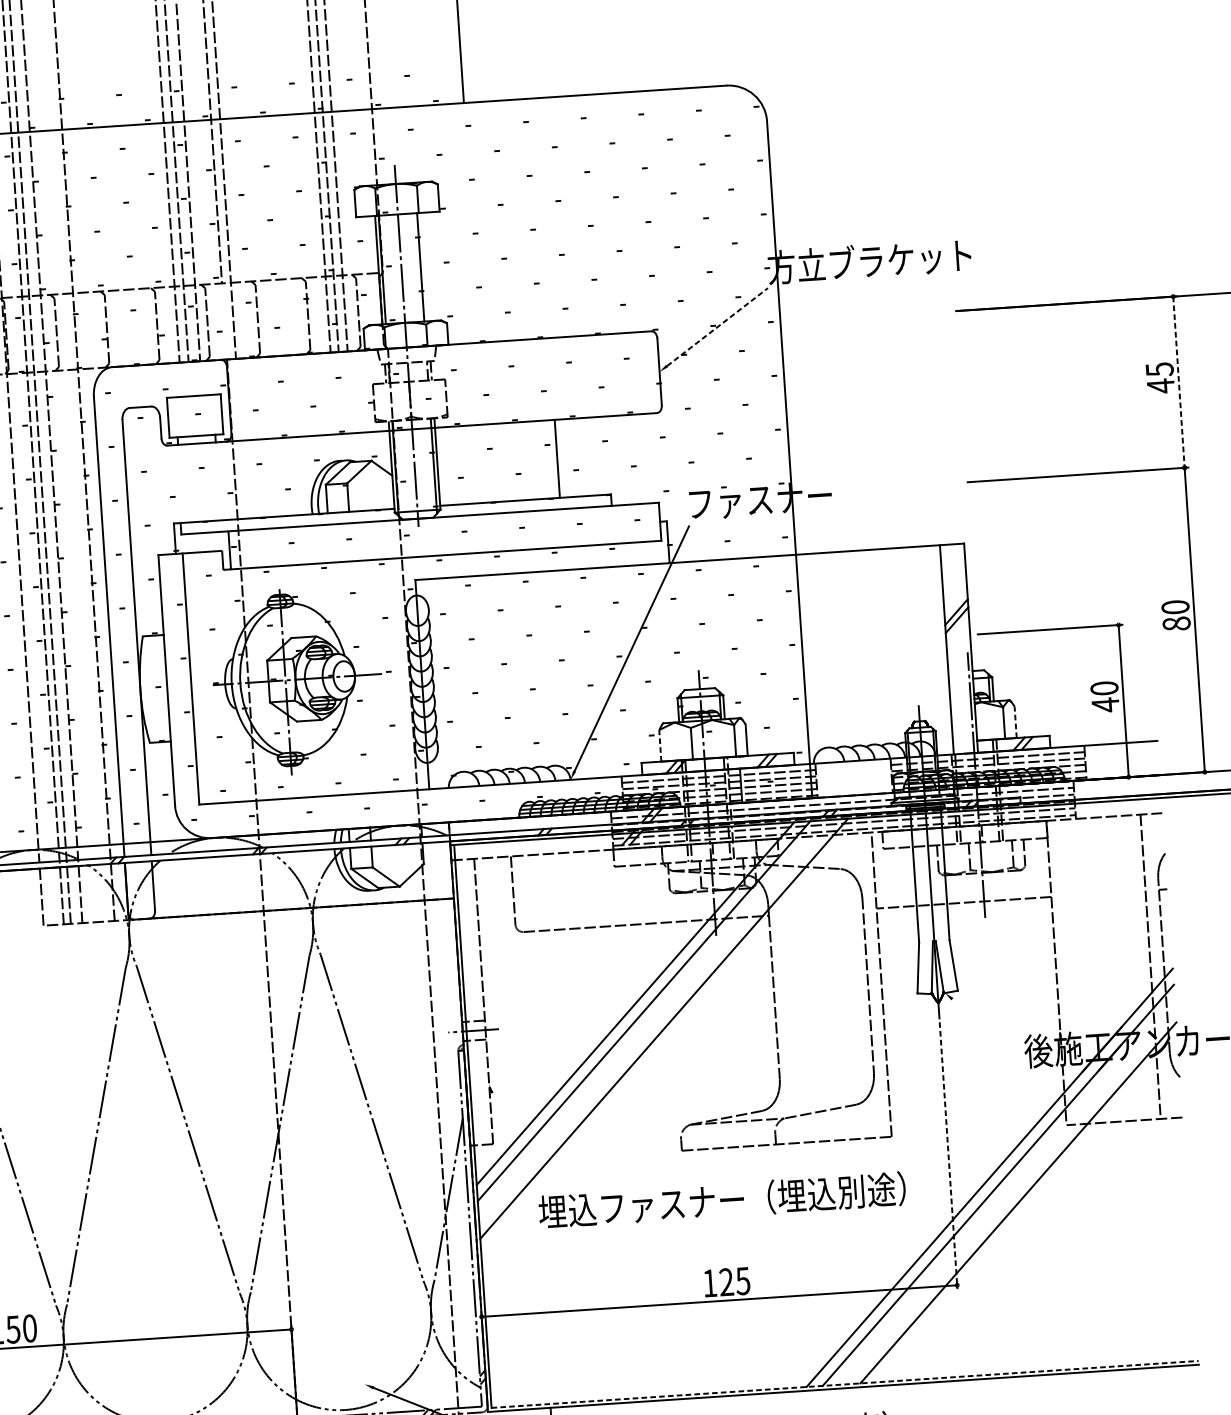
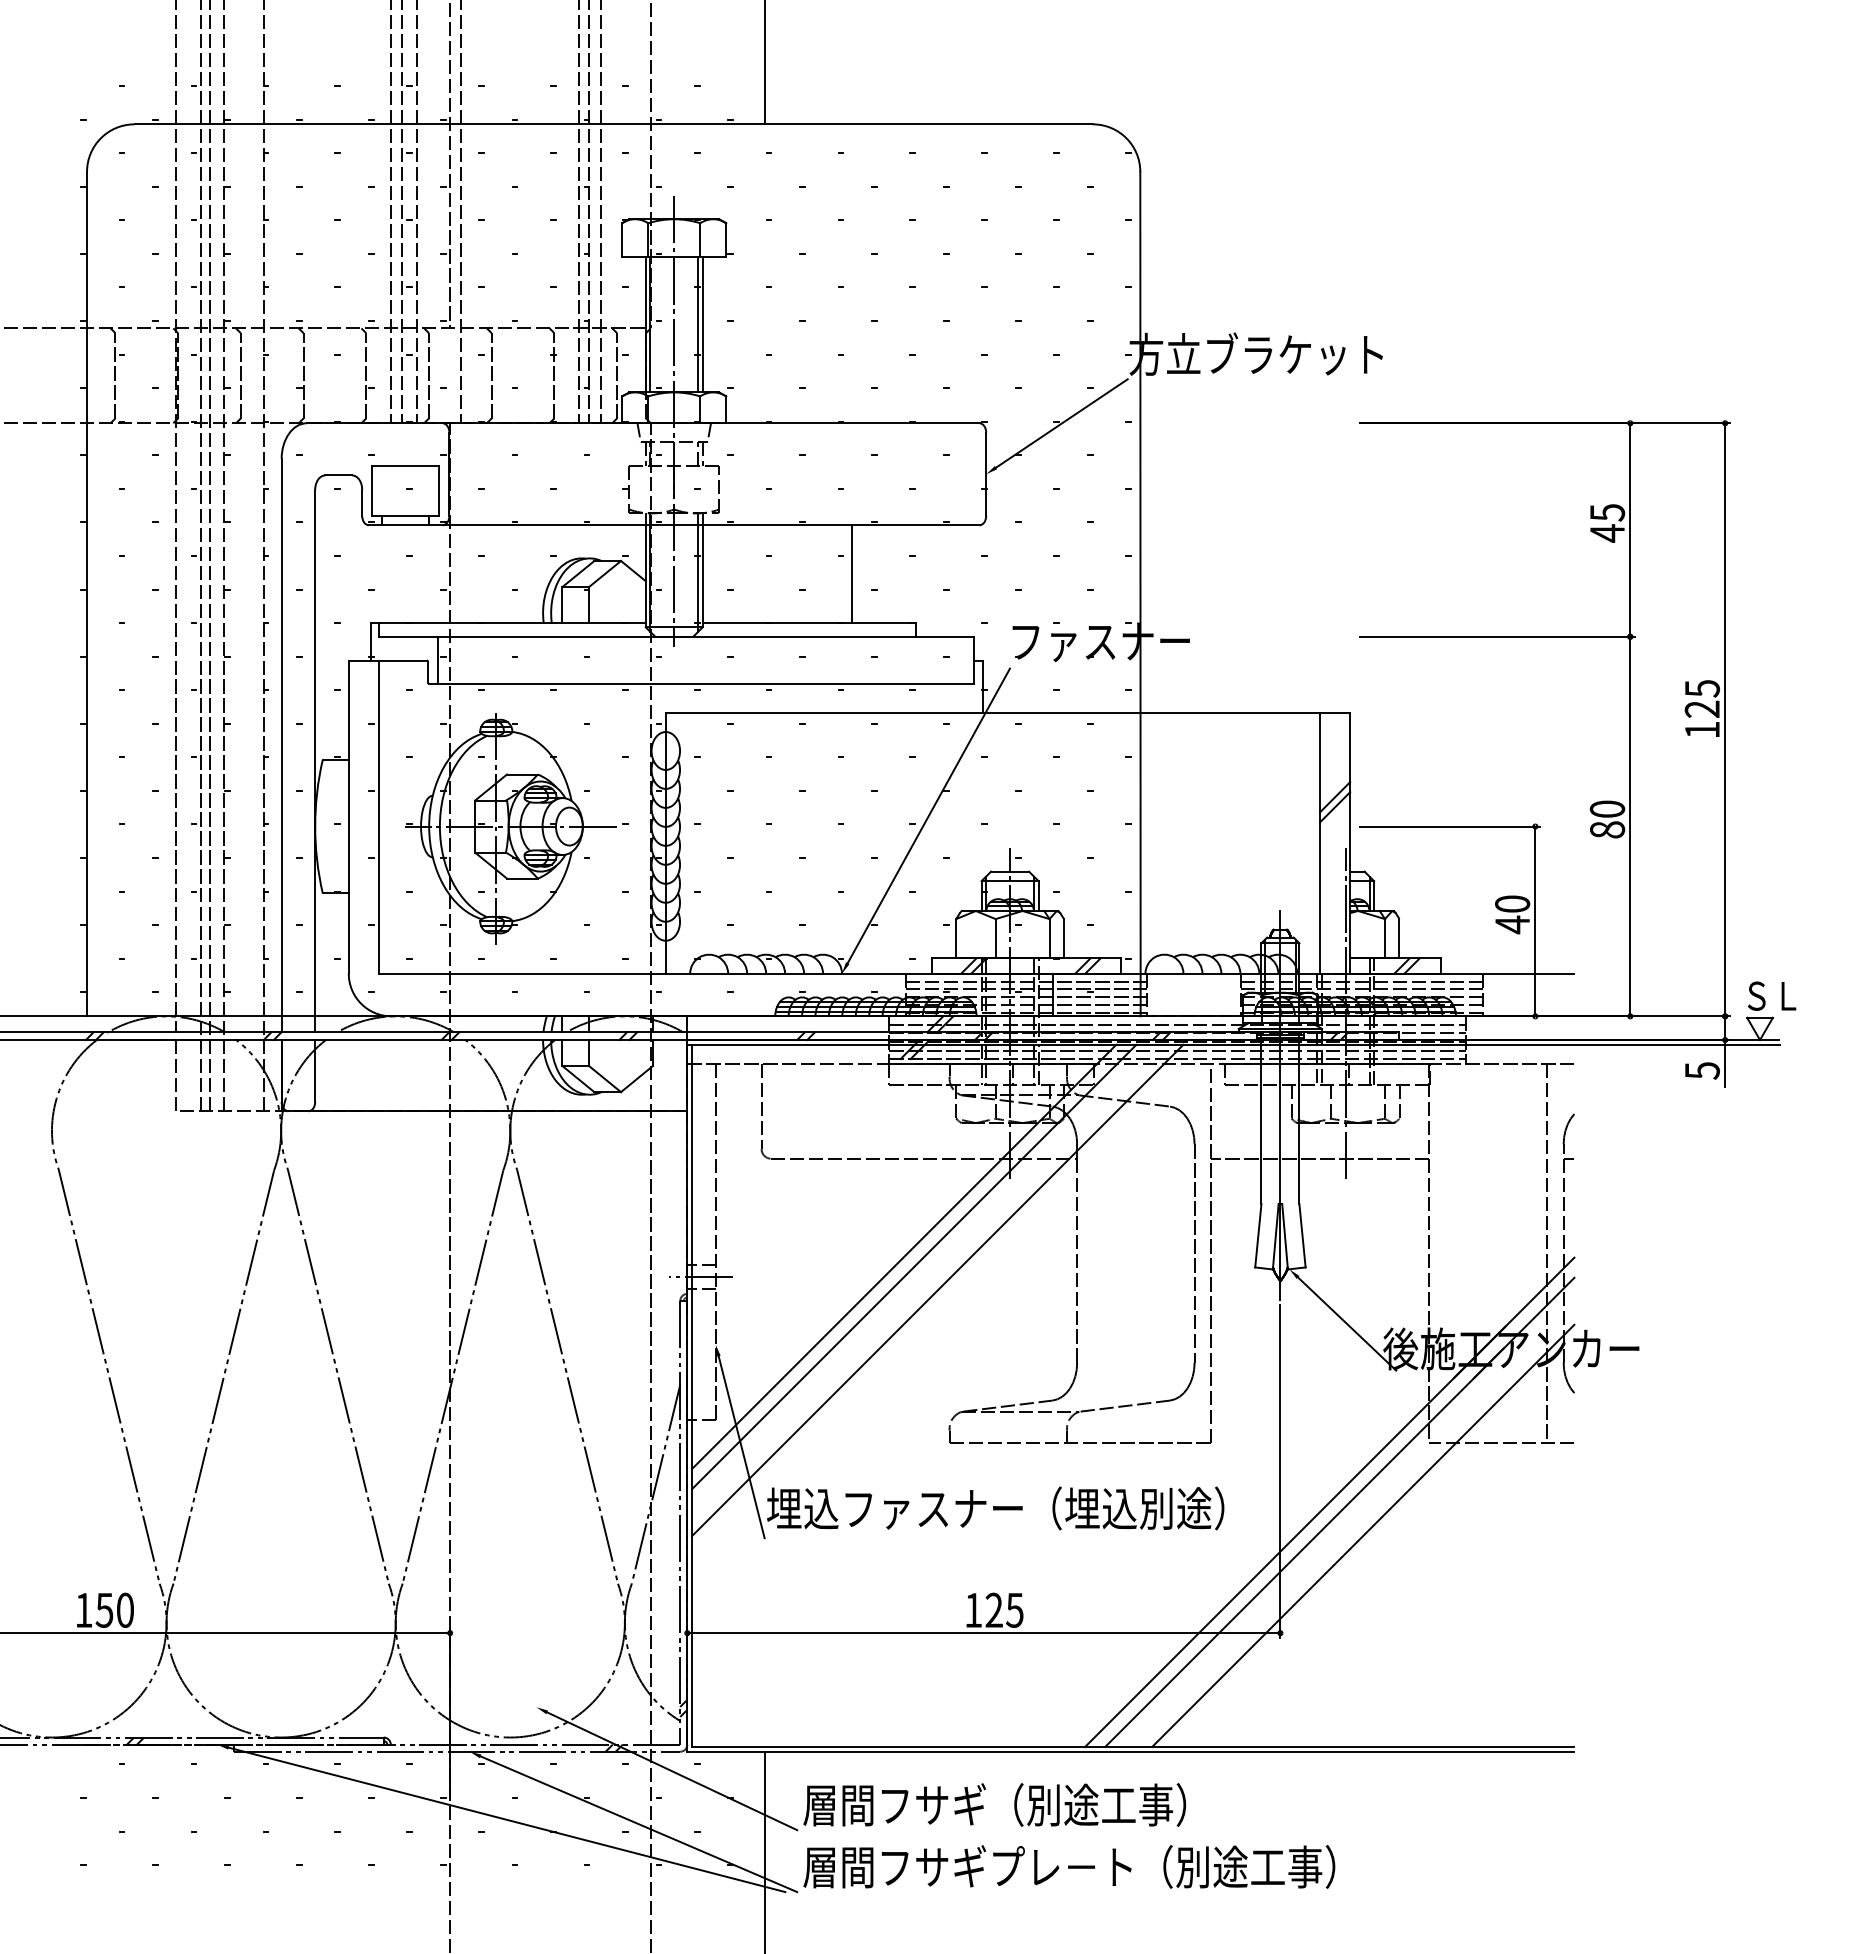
line: (424, 266) -> (702, 324), added
line: (718, 327) -> (1062, 423), dashed -> solid
line: (1179, 382) -> (1630, 530), dashed -> solid
line: (1015, 722) -> (1399, 938), dashed -> solid
line: (660, 745) -> (956, 938), dashed -> solid
line: (994, 1033) -> (1347, 1323), added
line: (948, 1155) -> (1280, 1471), dashed -> solid
line: (515, 1165) -> (741, 1447), added
line: (845, 1384) -> (1133, 1747), dashed -> solid

